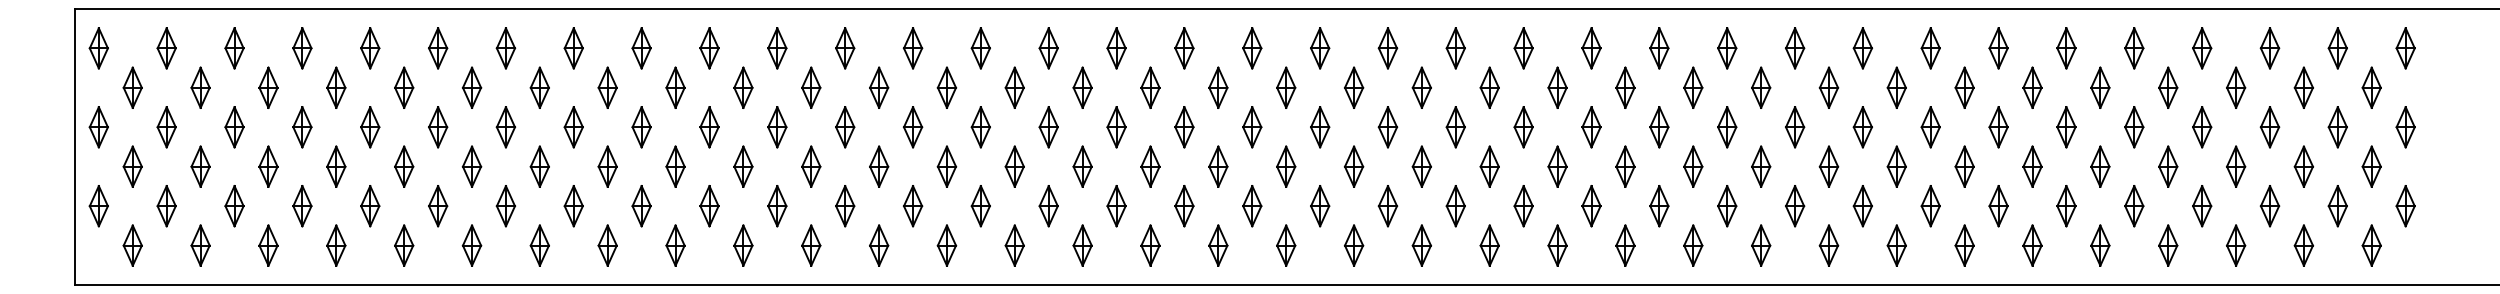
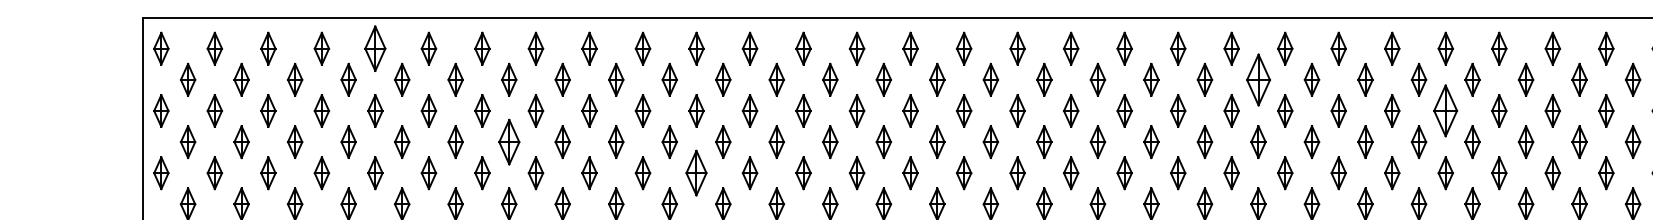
part: (370, 48) -> (375, 48), size x1.4
part: (1489, 87) -> (1258, 79), size x1.6
part: (1727, 127) -> (1446, 111), size x1.6
part: (539, 166) -> (508, 141), size x1.4
part: (777, 206) -> (696, 173), size x1.4

